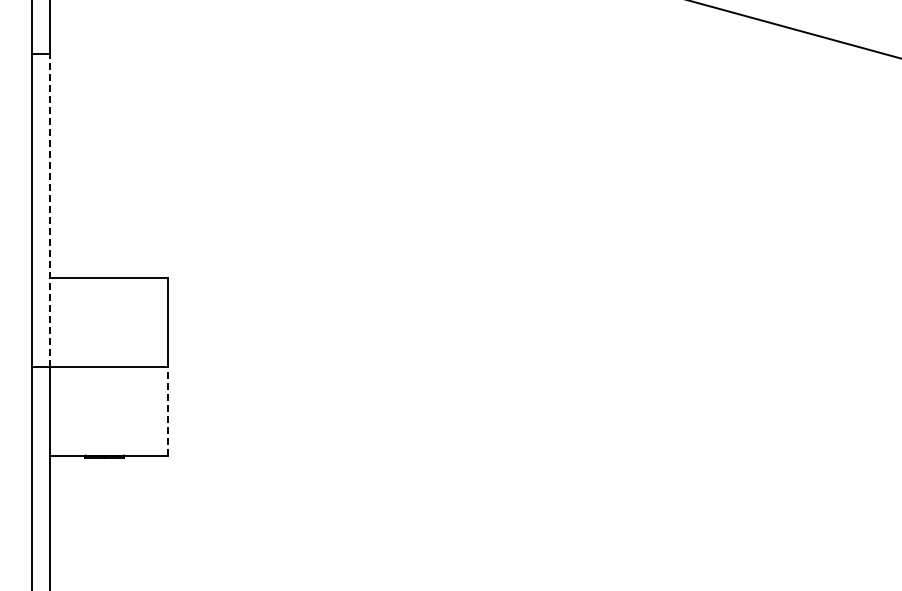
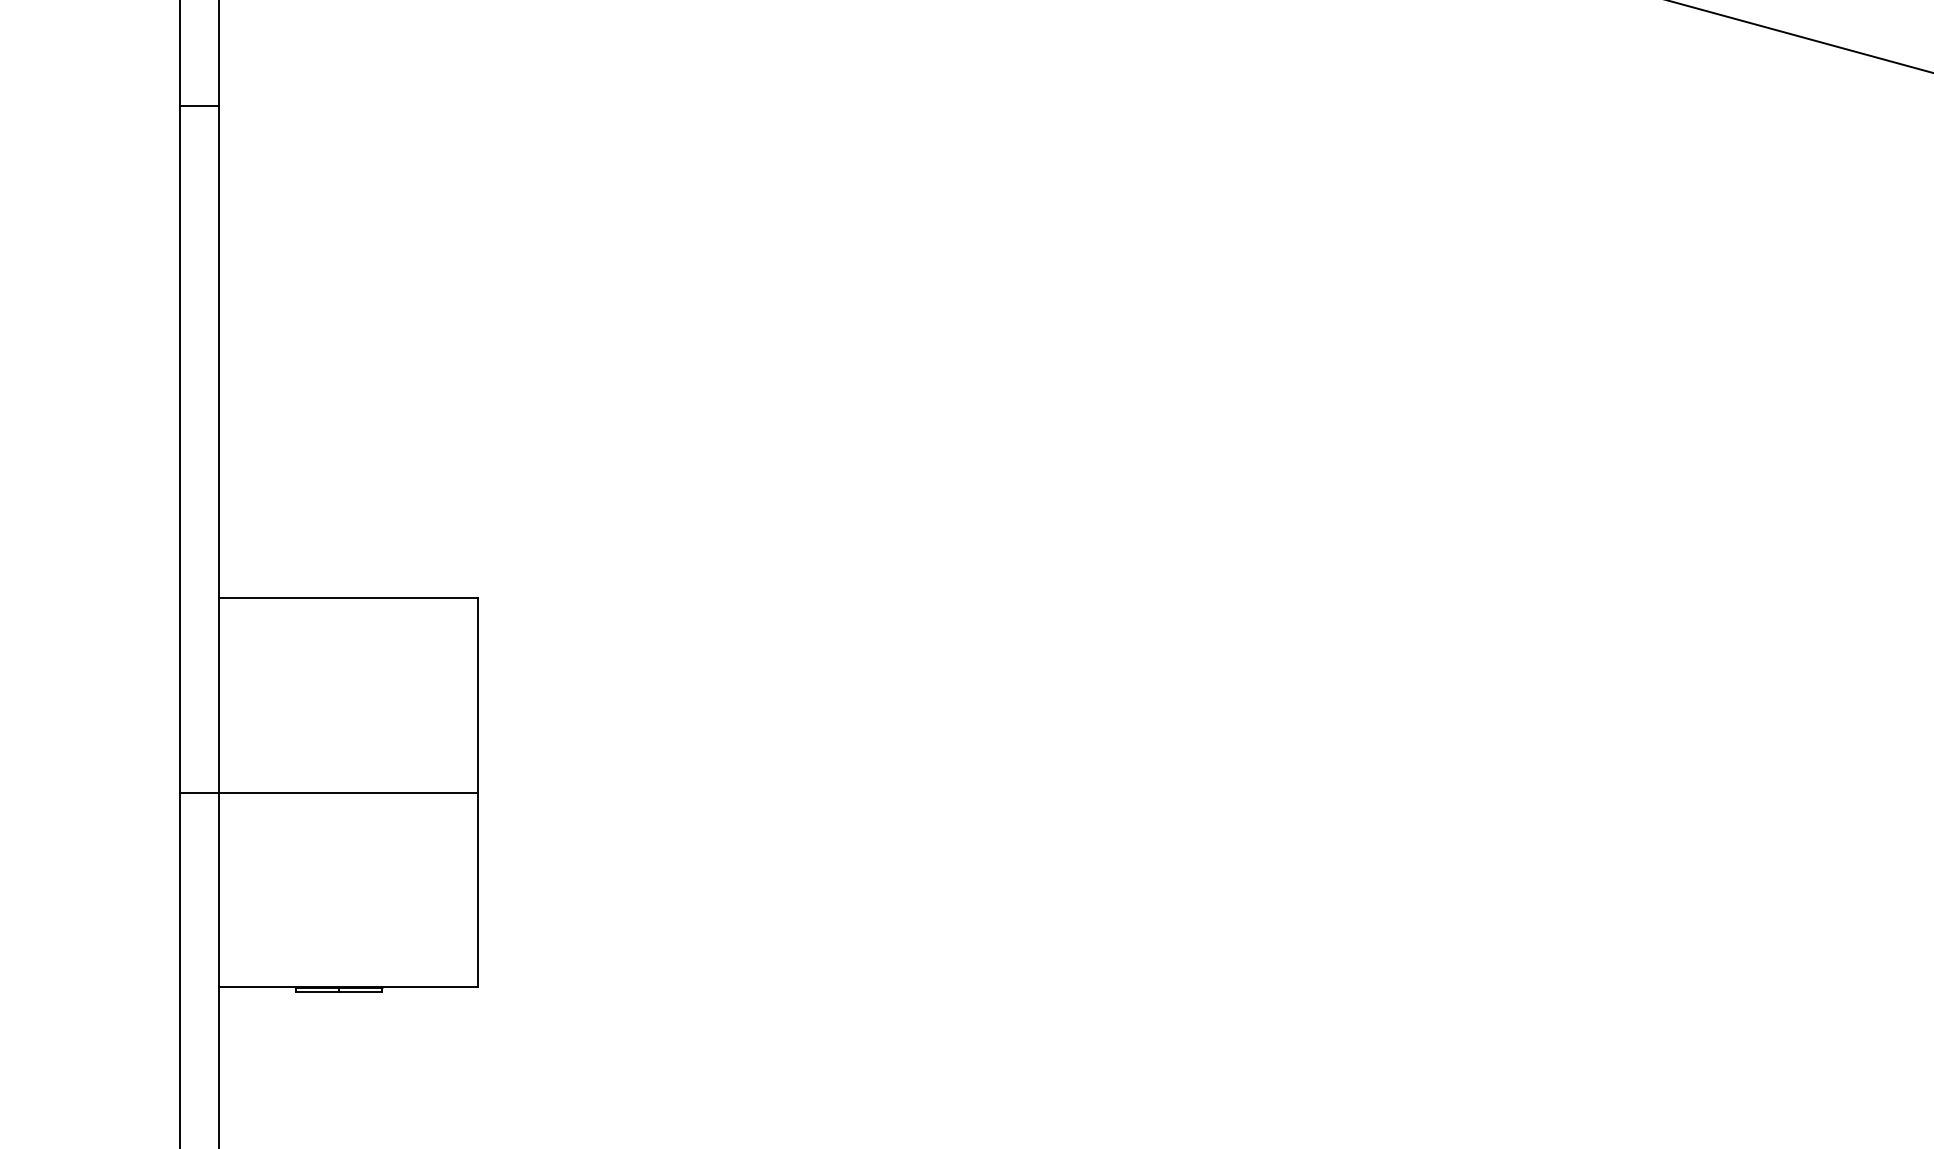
line: (50, 210) -> (220, 449), dashed -> solid
line: (168, 410) -> (479, 888), dashed -> solid

